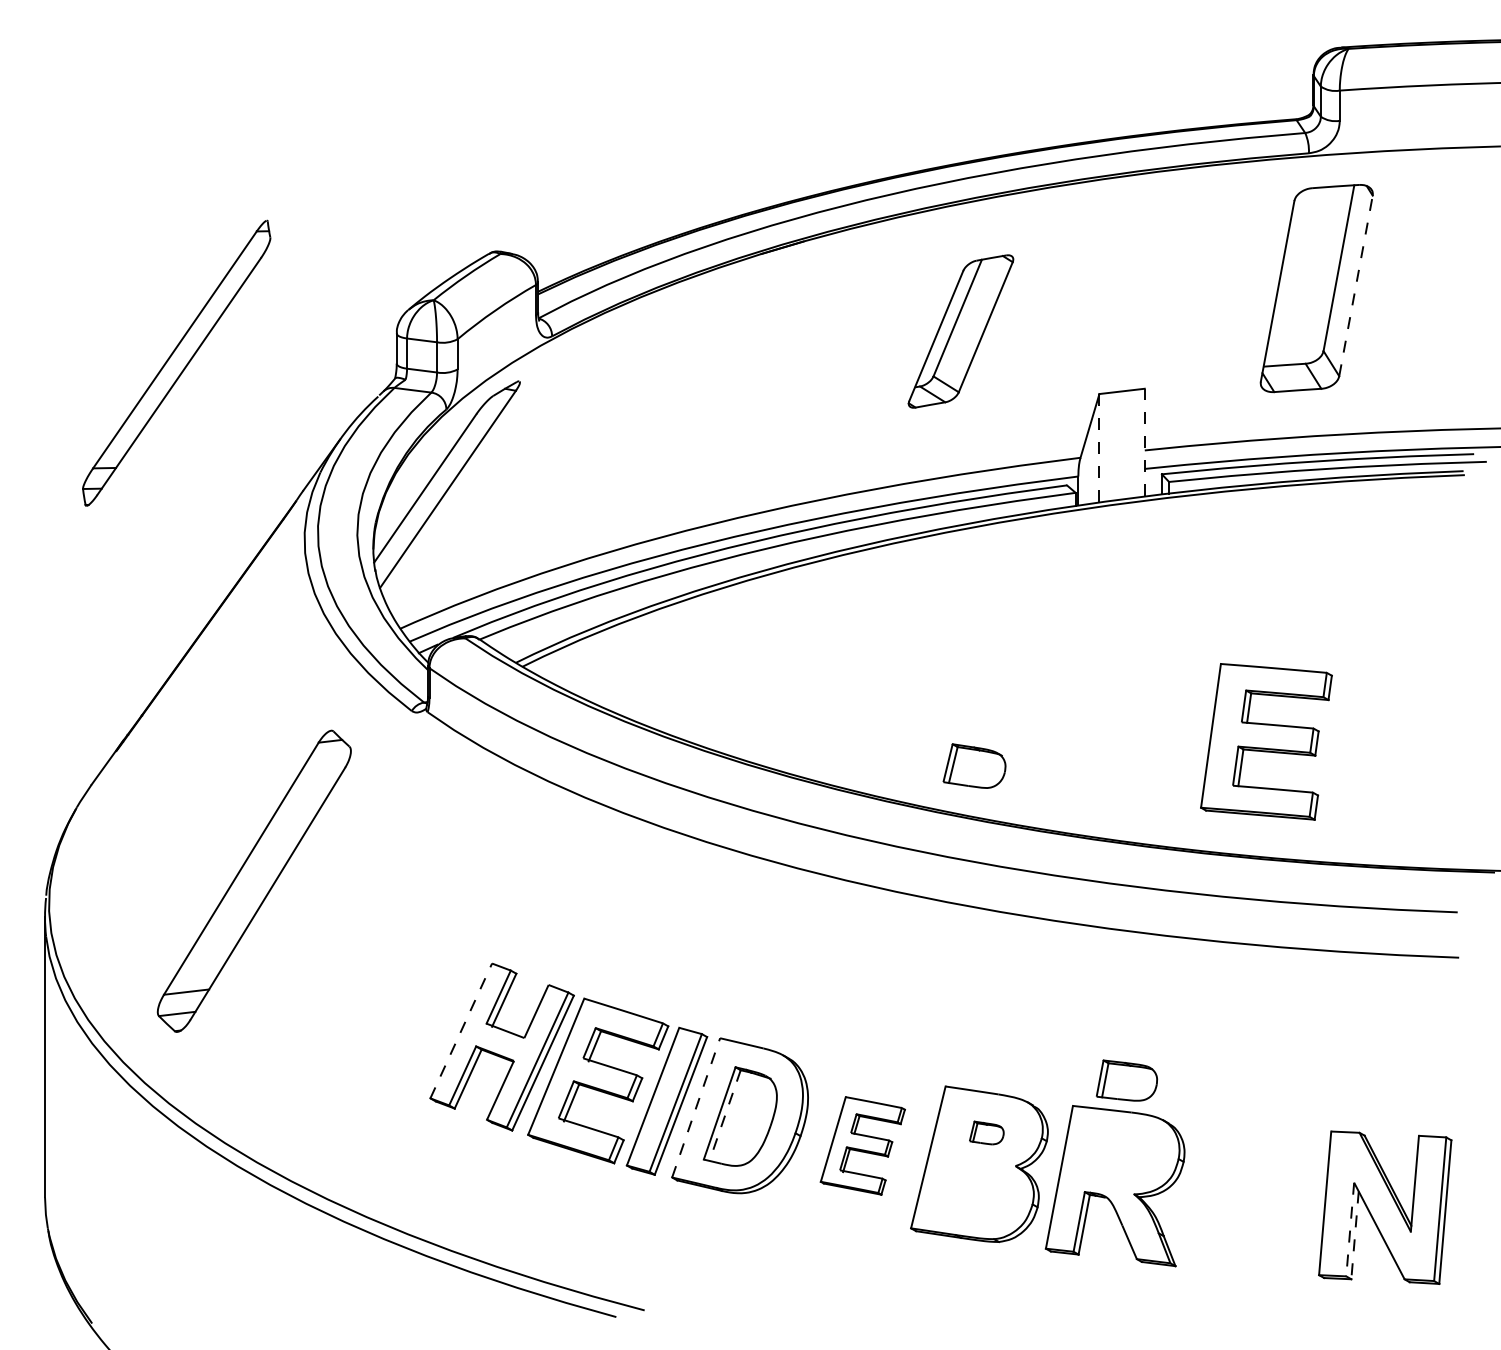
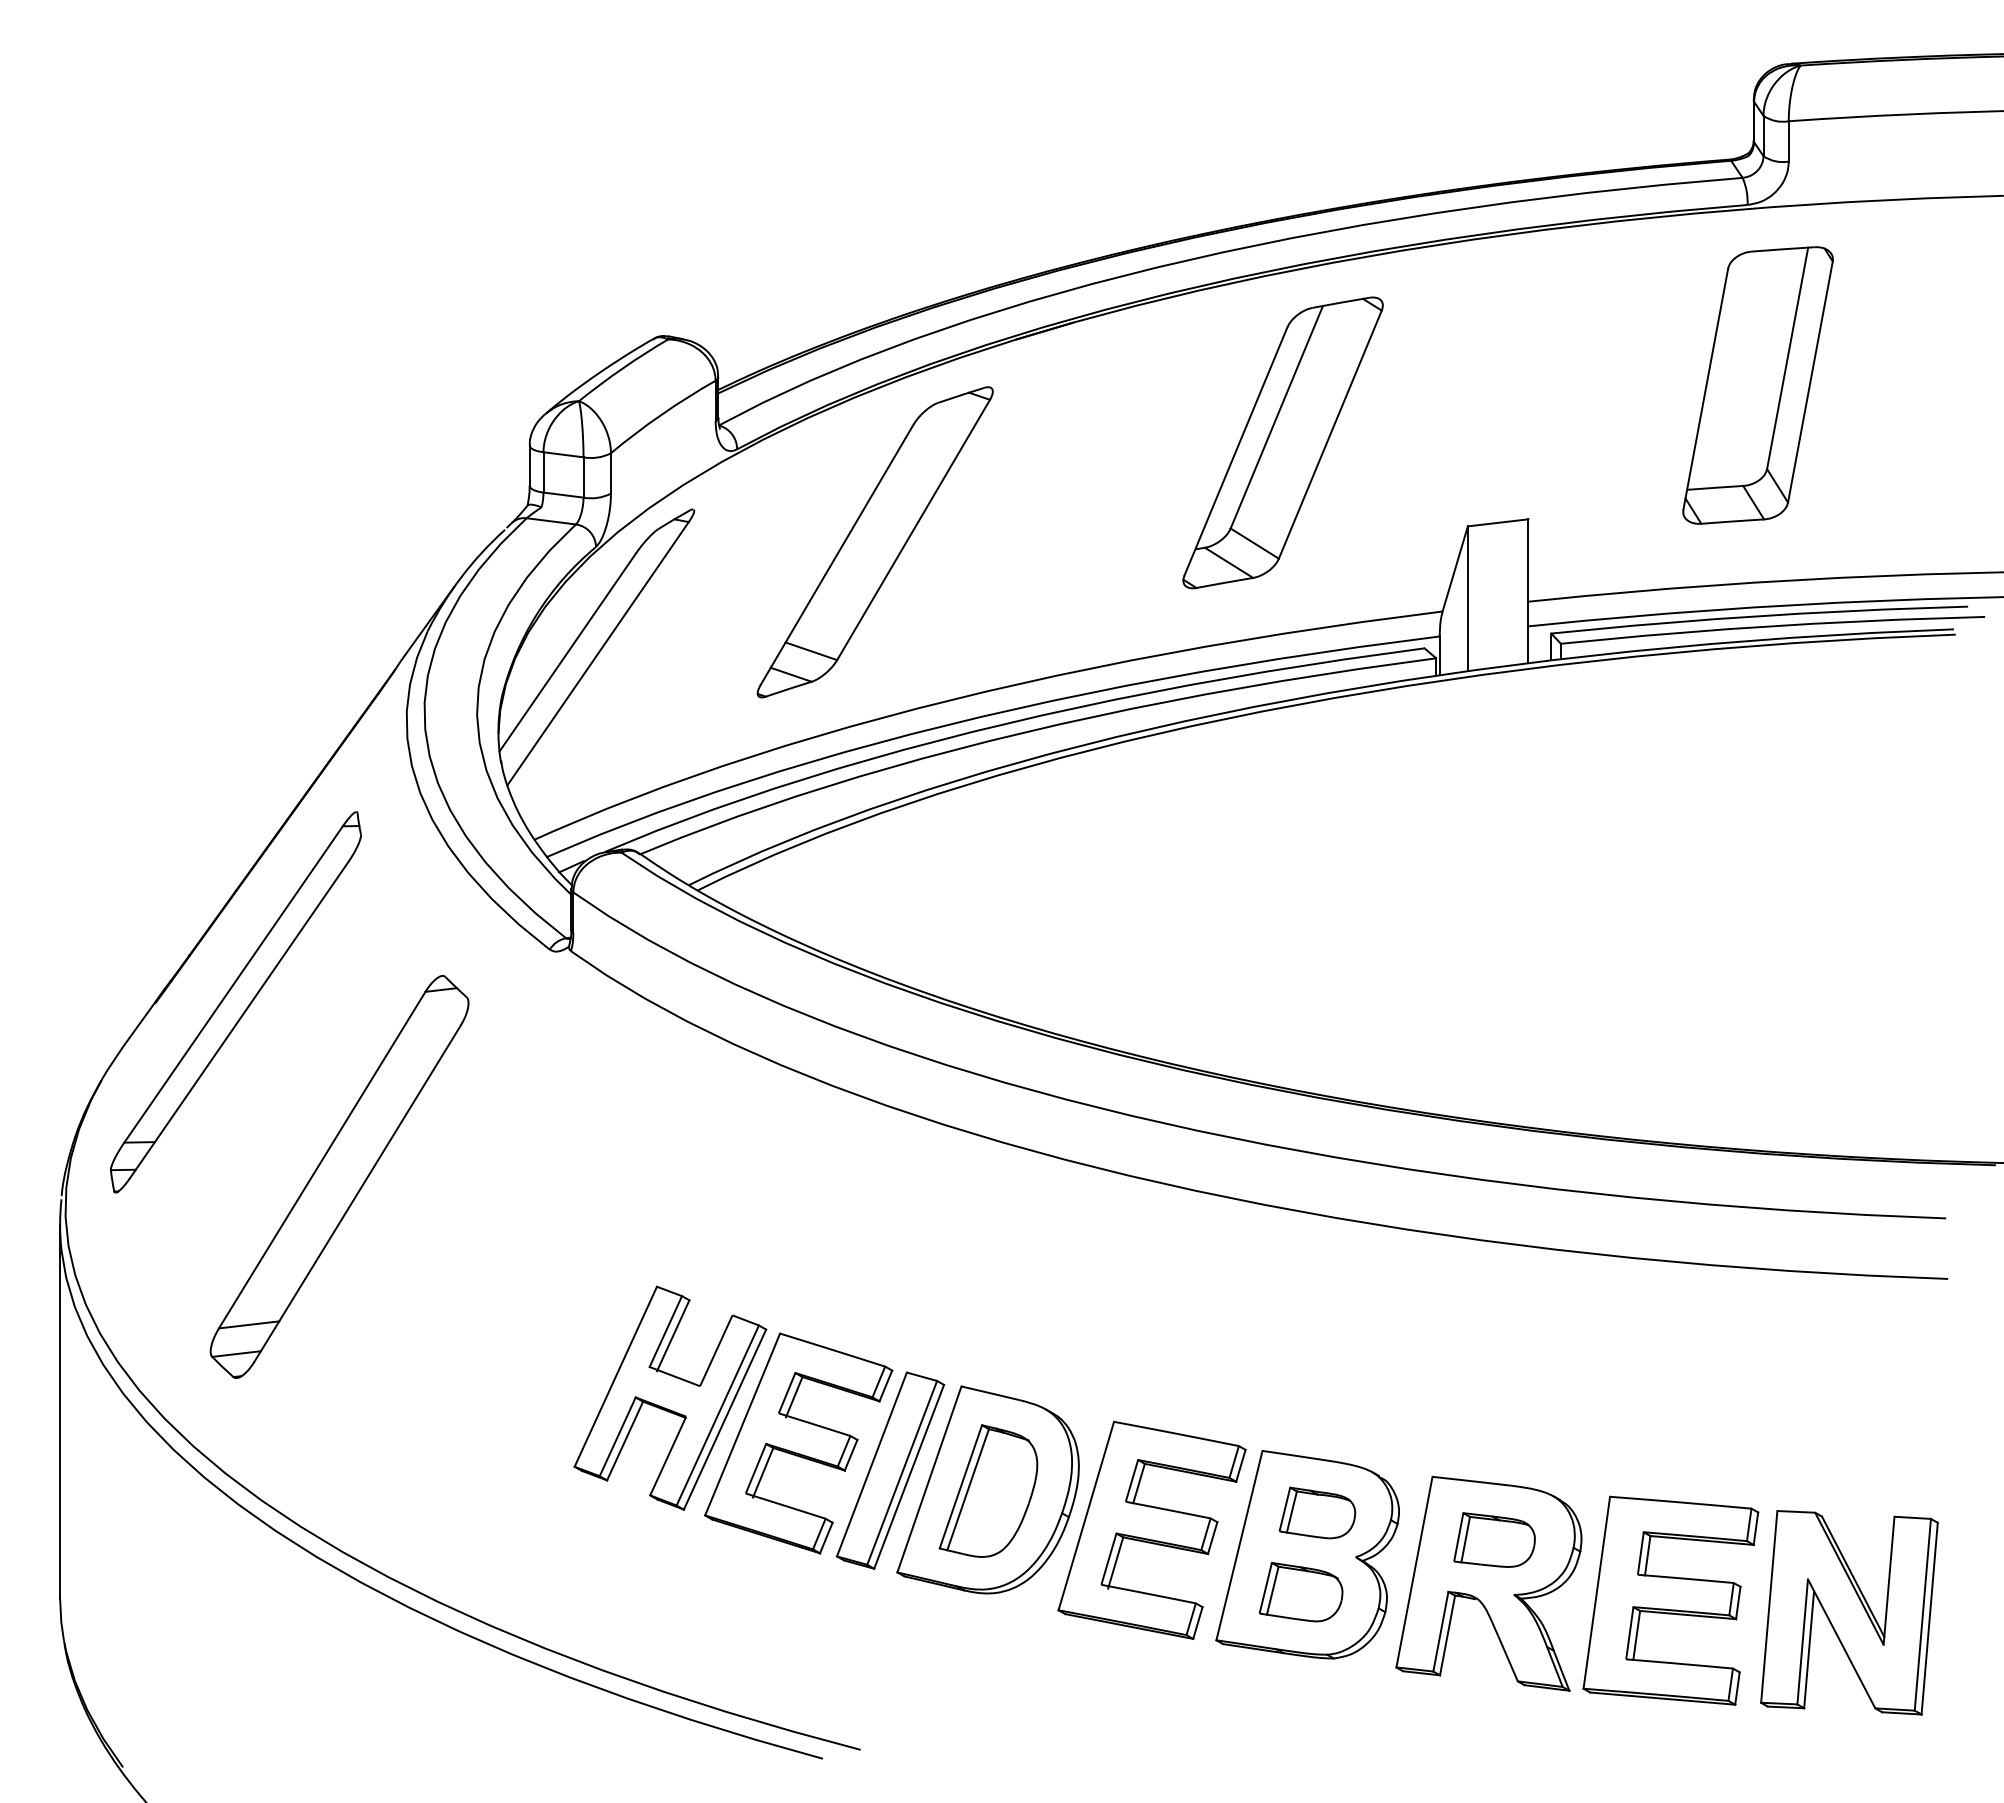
line: (1356, 286) -> (1810, 382), dashed -> solid
part: (960, 331) -> (1282, 442), size x1.43
part: (176, 363) -> (235, 1002), moved
part: (655, 406) -> (874, 542), added
line: (1144, 442) -> (1528, 591), dashed -> solid
line: (1099, 448) -> (1467, 598), dashed -> solid
part: (1266, 741) -> (1670, 1600), moved
part: (974, 765) -> (1301, 1591), moved
line: (461, 1030) -> (615, 1376), dashed -> solid
part: (1126, 1080) -> (1494, 1539), moved
line: (696, 1107) -> (929, 1478), dashed -> solid
line: (724, 1116) -> (967, 1490), dashed -> solid
part: (986, 1132) -> (1317, 1512), size x1.67
part: (862, 1145) -> (1151, 1529), size x1.67
line: (1350, 1229) -> (1802, 1641), dashed -> solid
line: (1355, 1235) -> (1809, 1649), dashed -> solid

